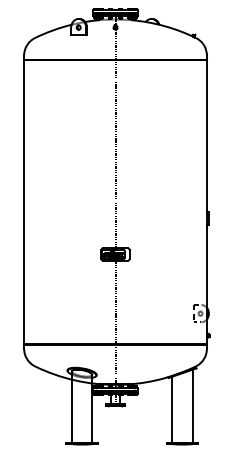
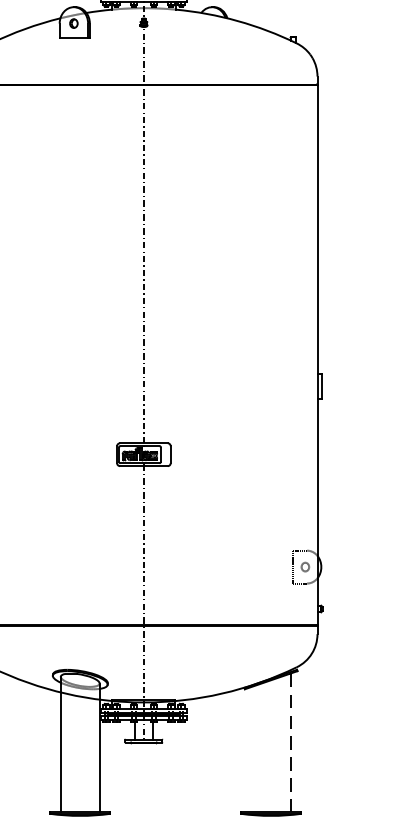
line: (192, 405) -> (290, 741), solid -> dashed
line: (172, 409) -> (252, 749), removed

